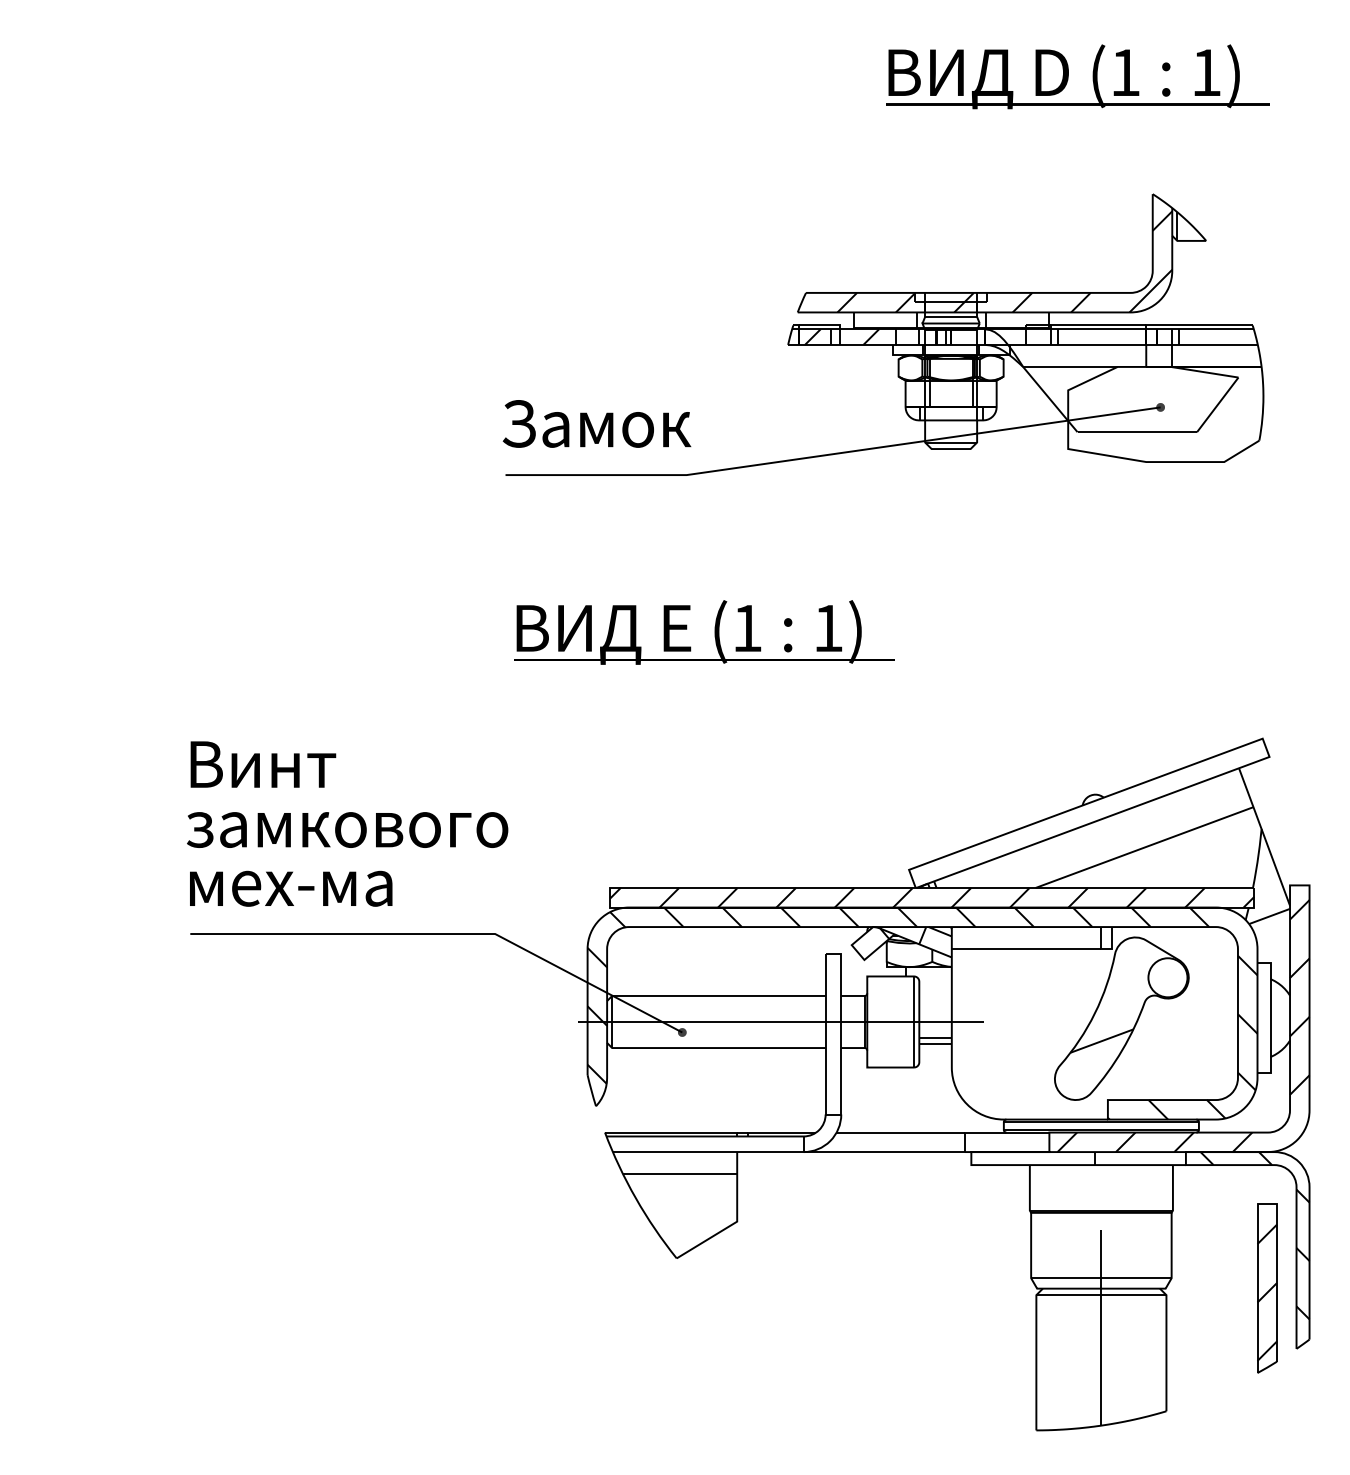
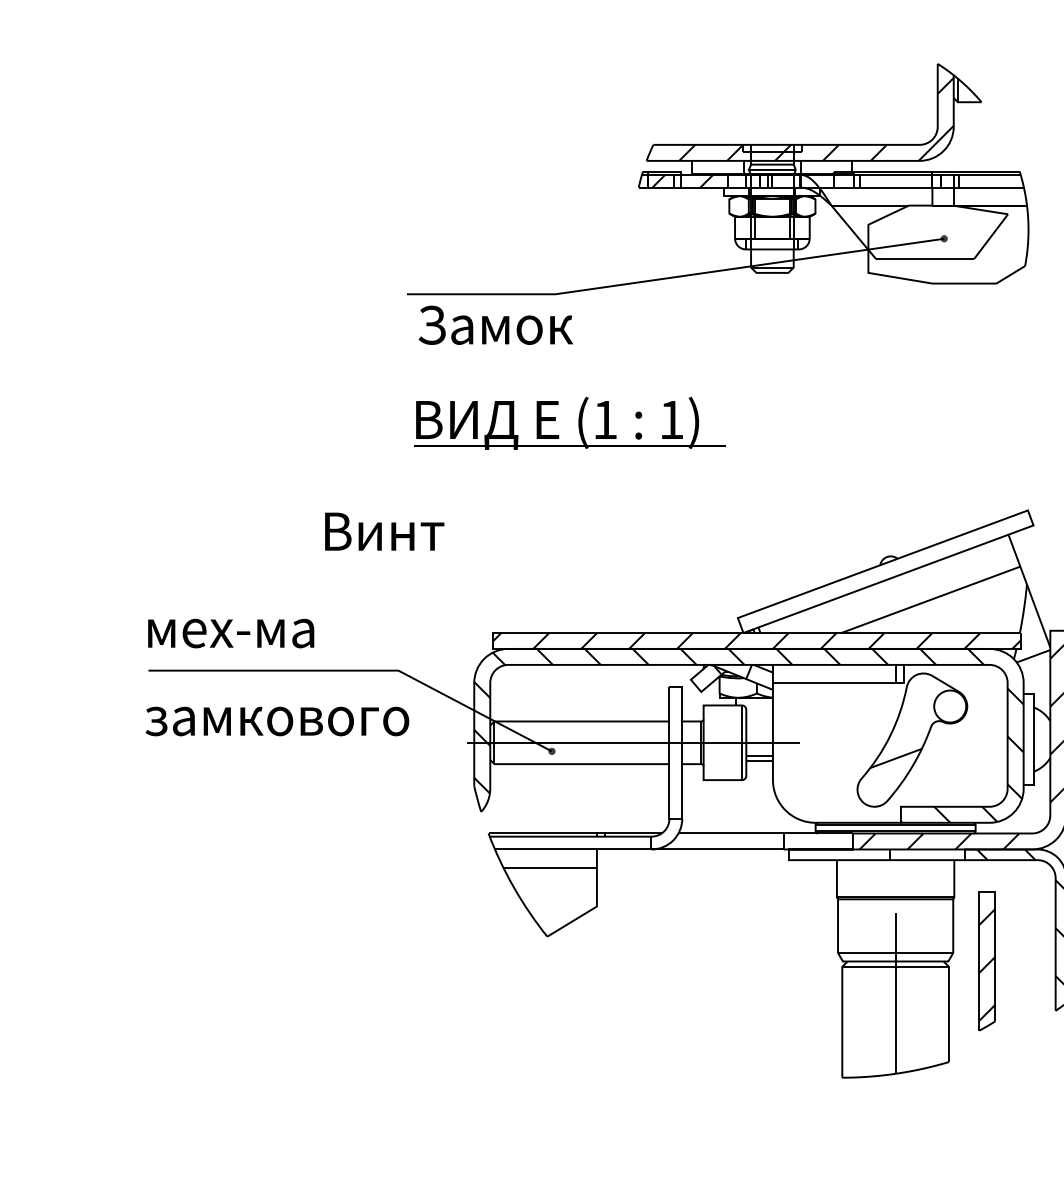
text: (596, 423) -> (495, 324), moved
text: (263, 764) -> (384, 531), moved
text: (347, 829) -> (277, 721), moved
part: (1267, 1288) -> (987, 961), moved

